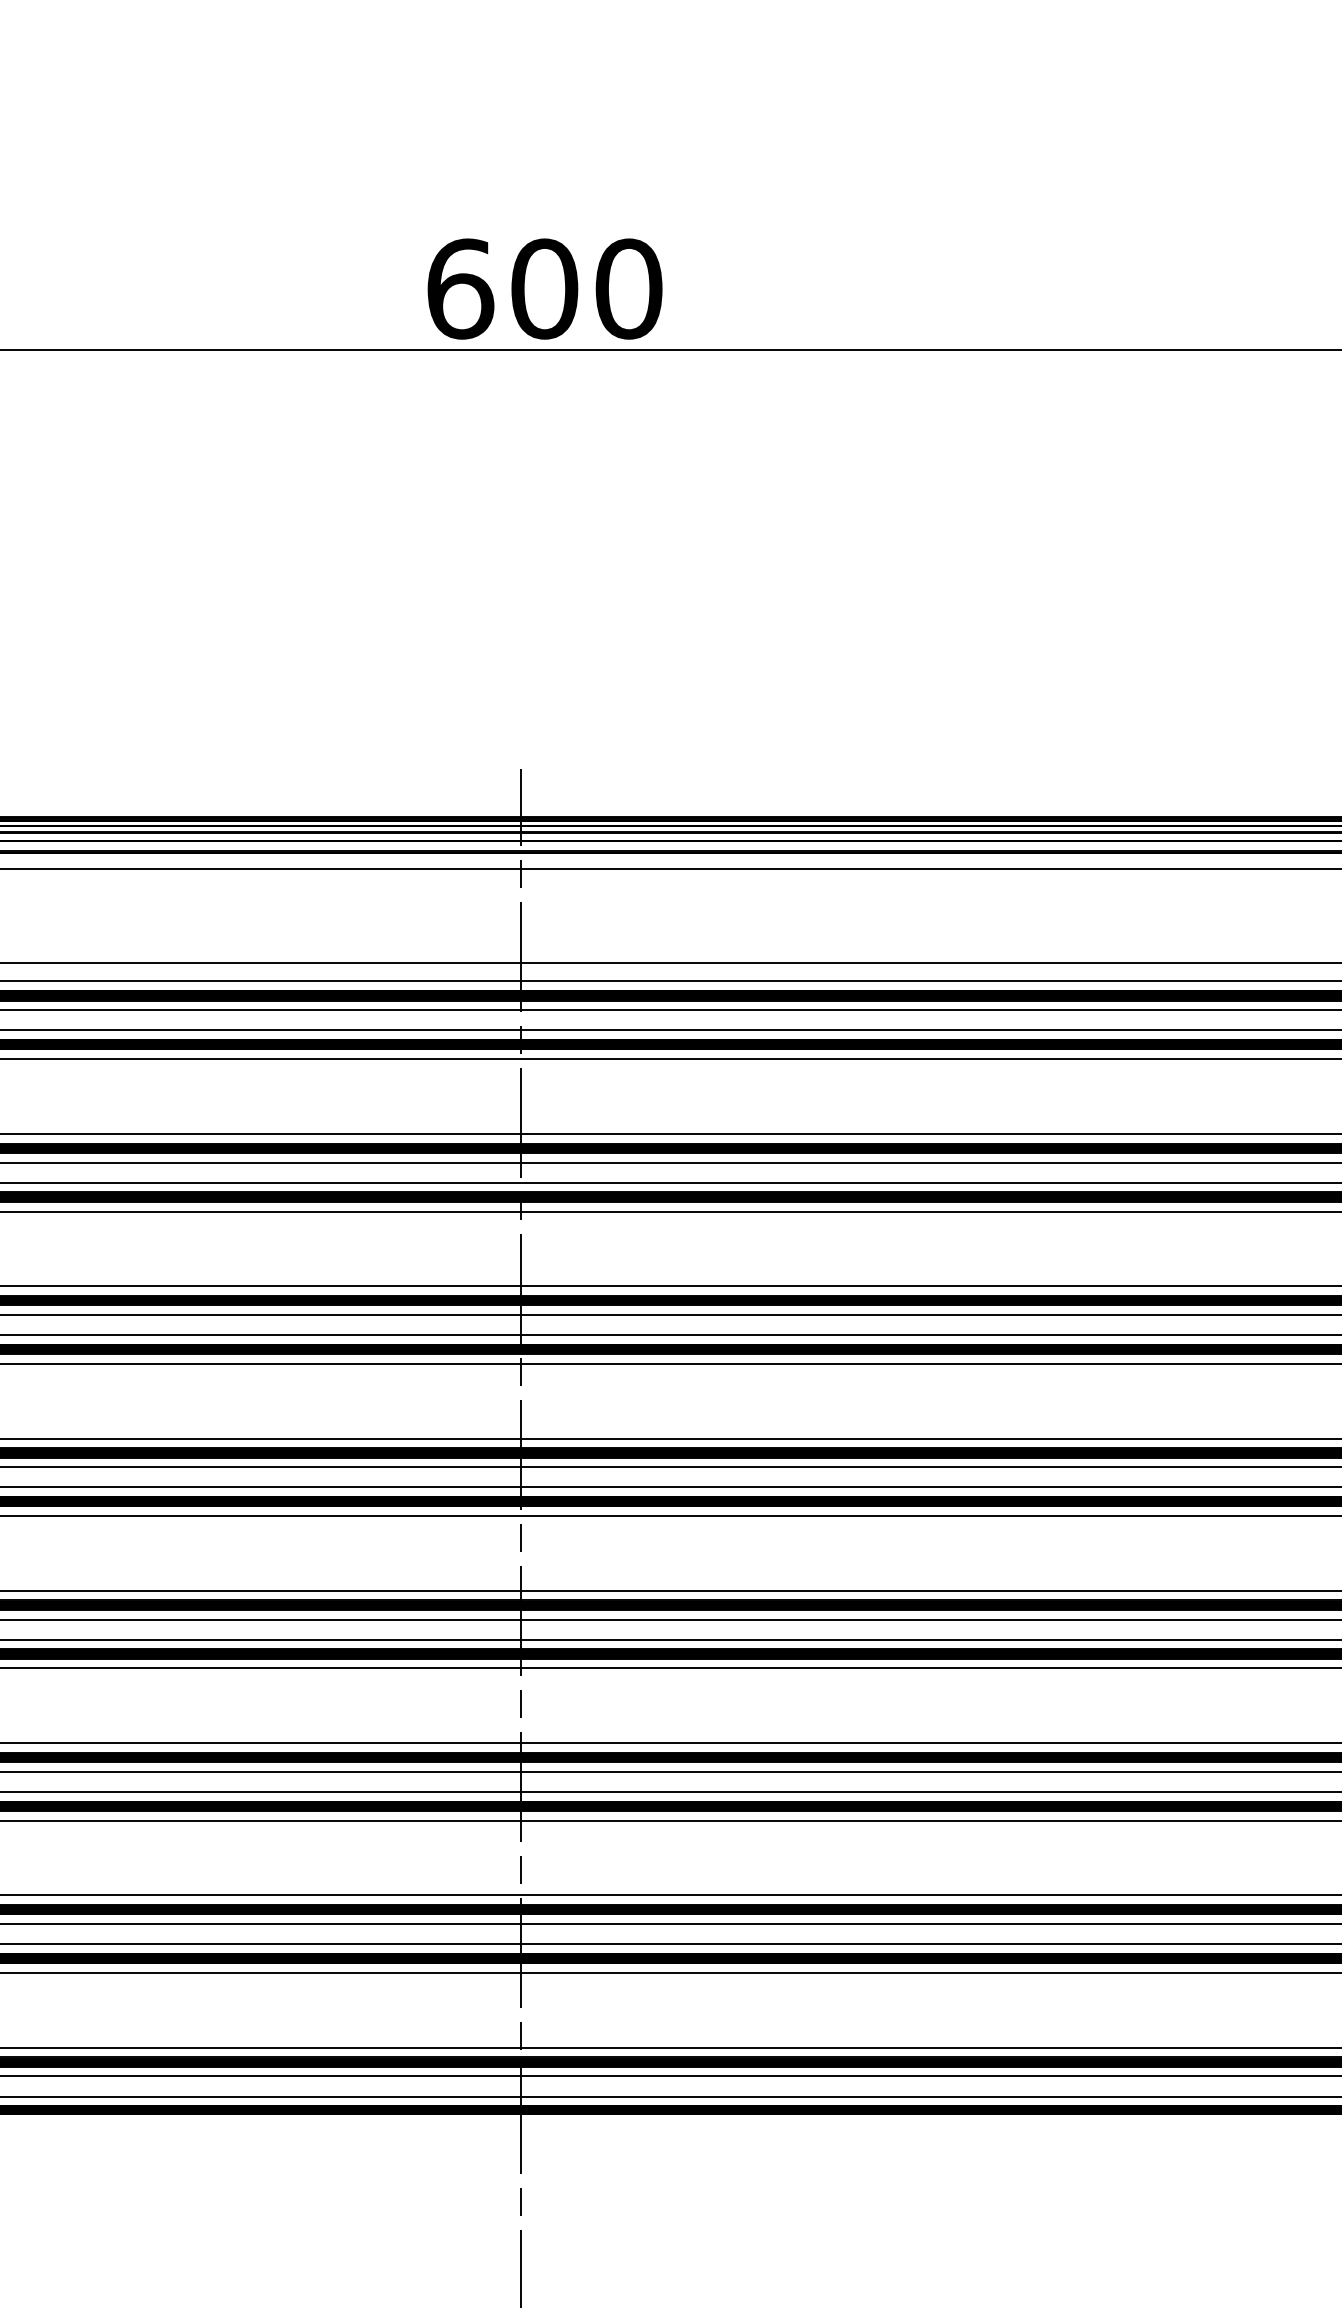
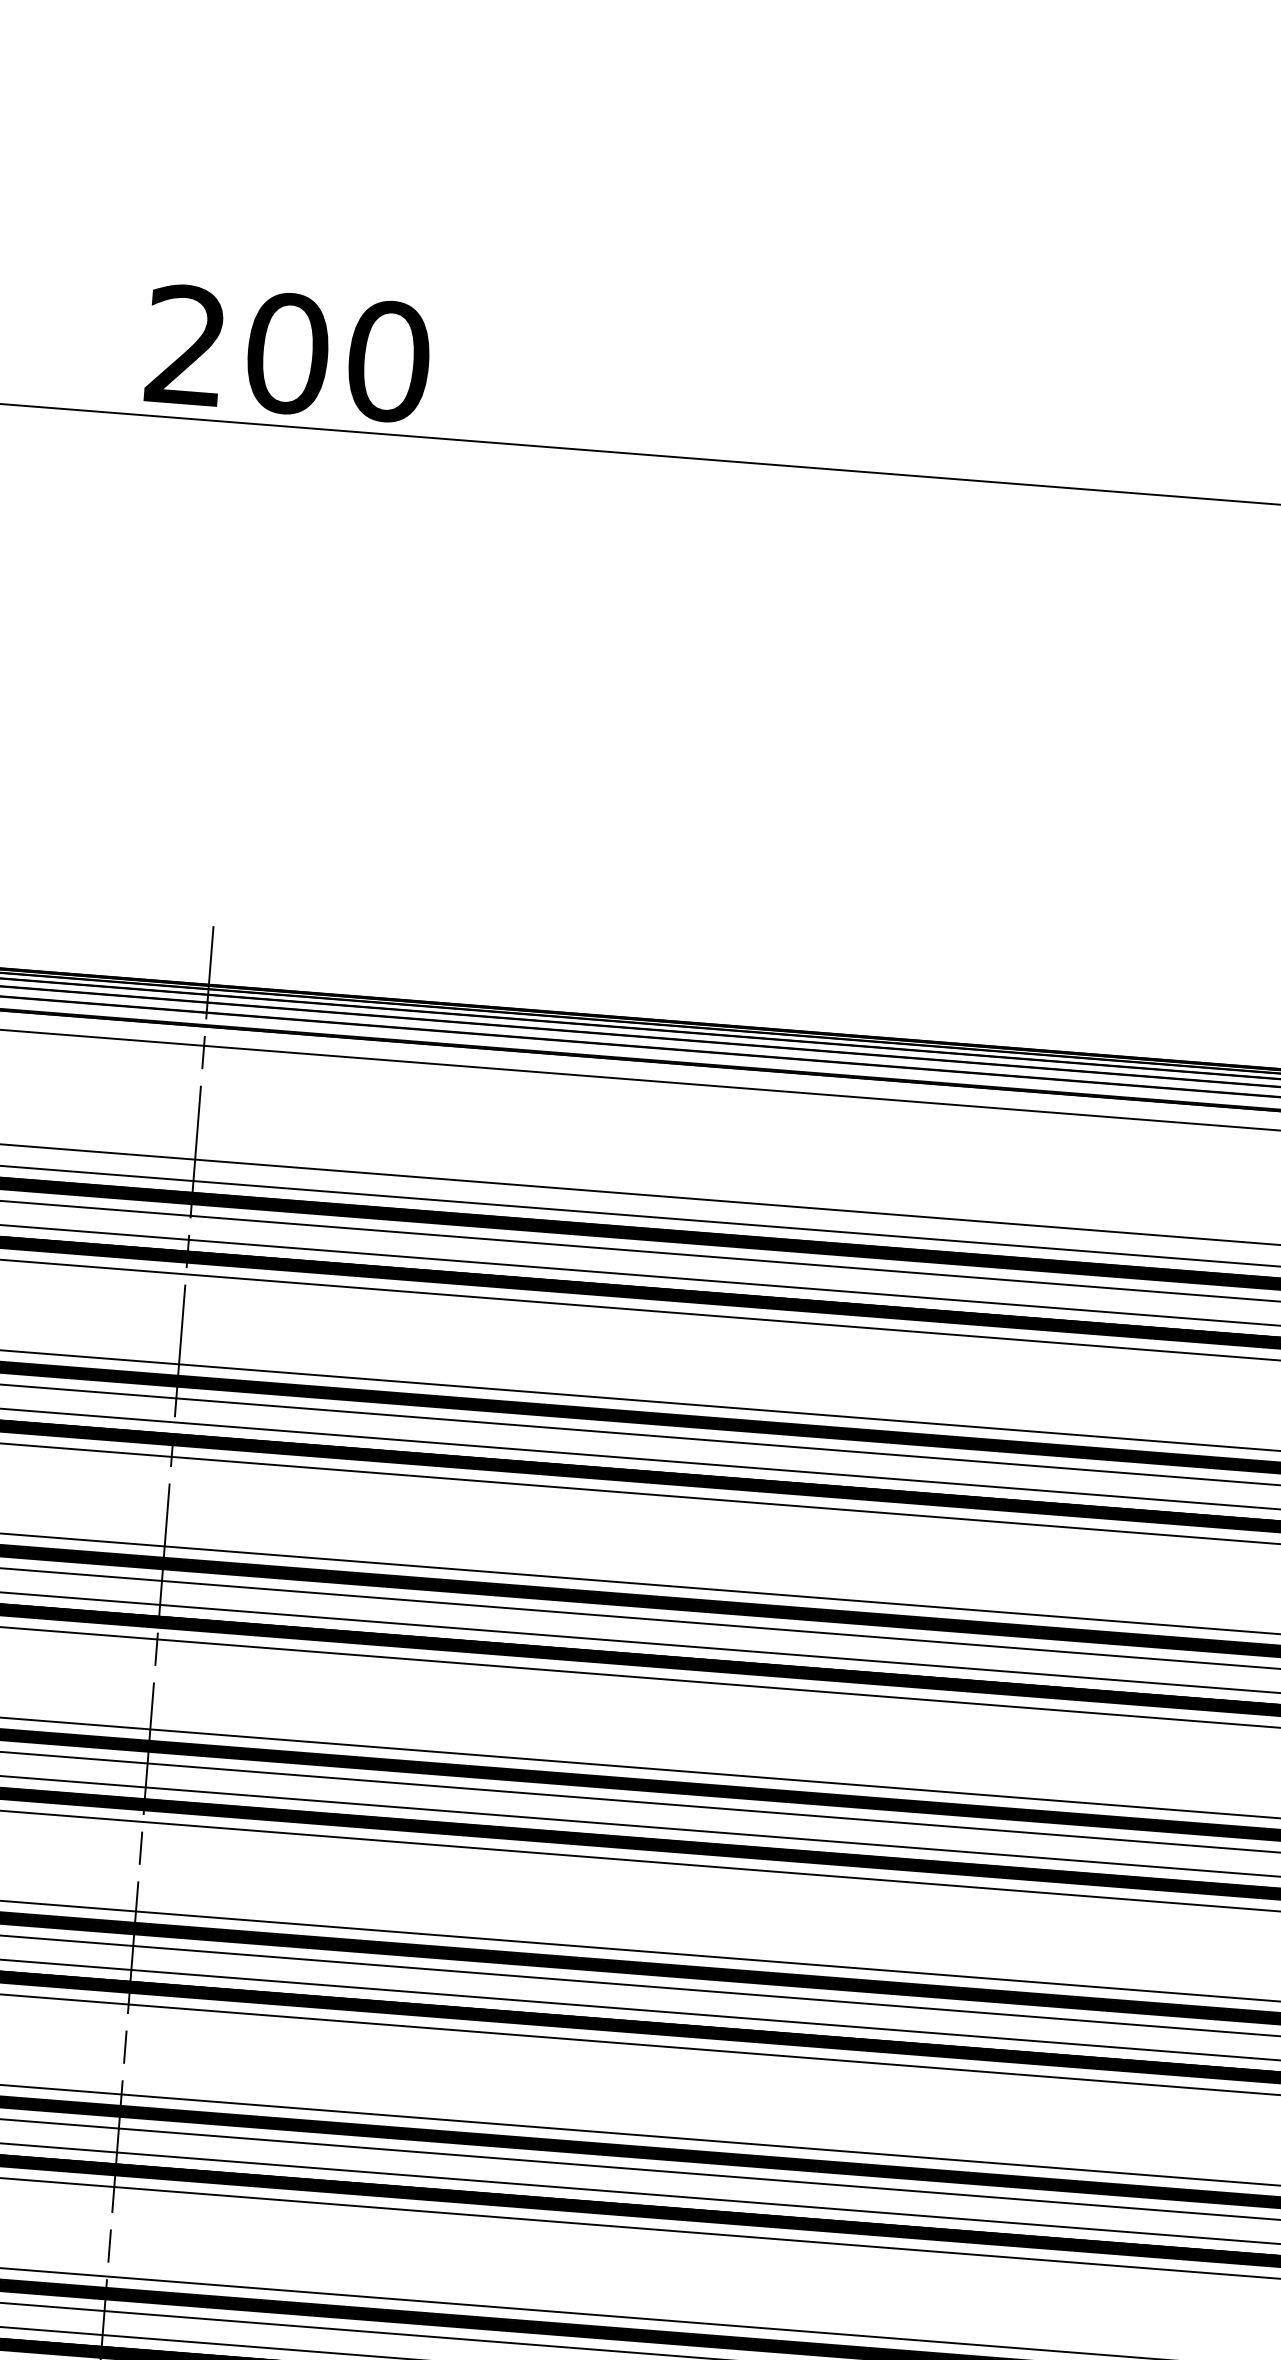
text: (460, 288) -> (186, 345), 600 -> 200

